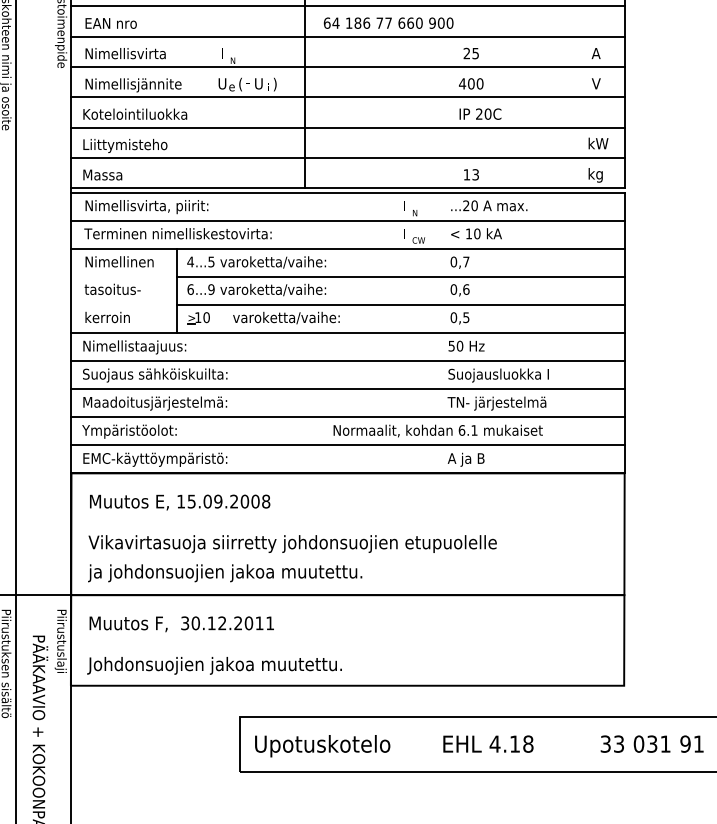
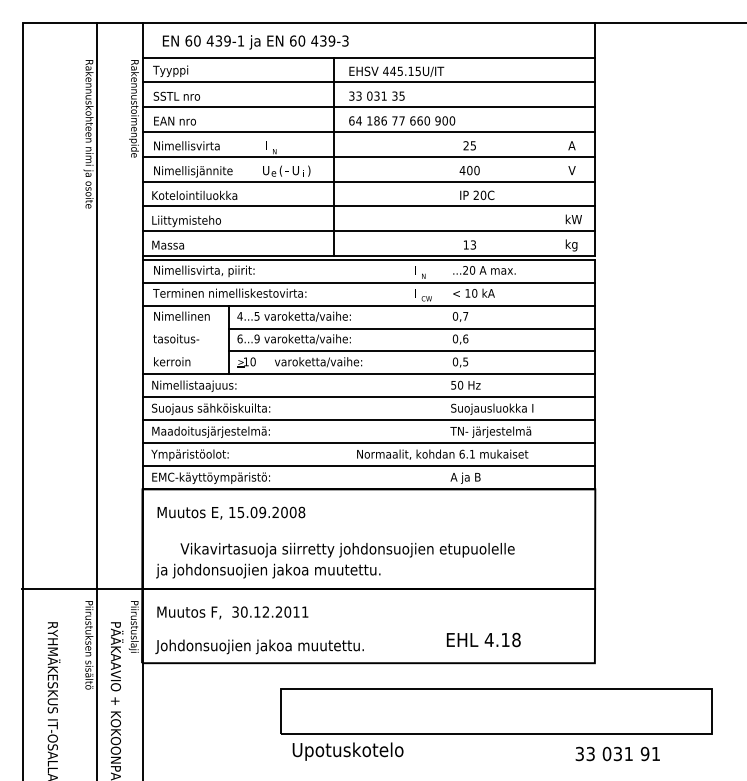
text: (292, 544) -> (347, 550), moved
text: (488, 743) -> (483, 639), moved
text: (651, 743) -> (617, 753), moved
text: (321, 745) -> (347, 751), moved

